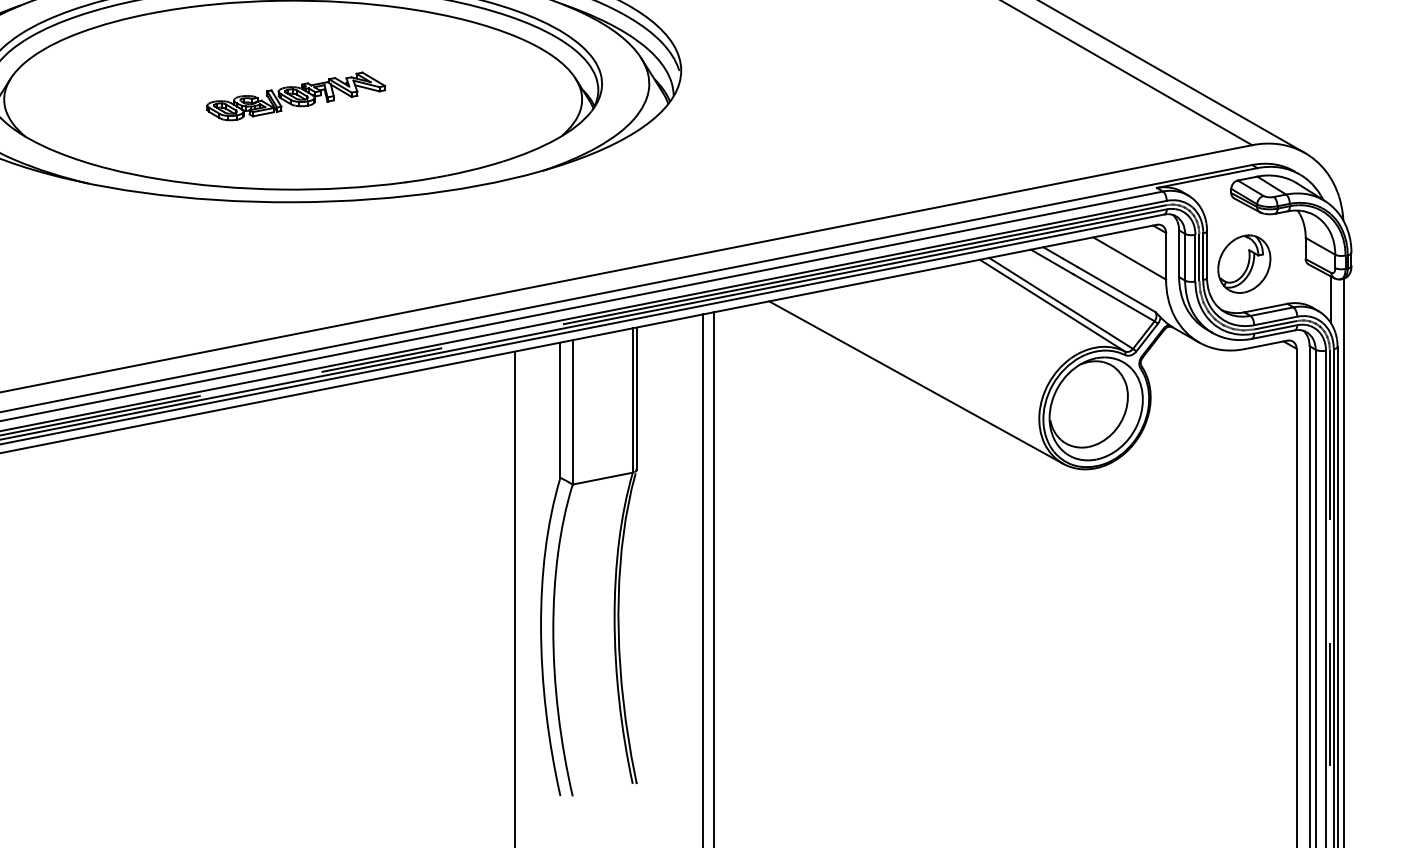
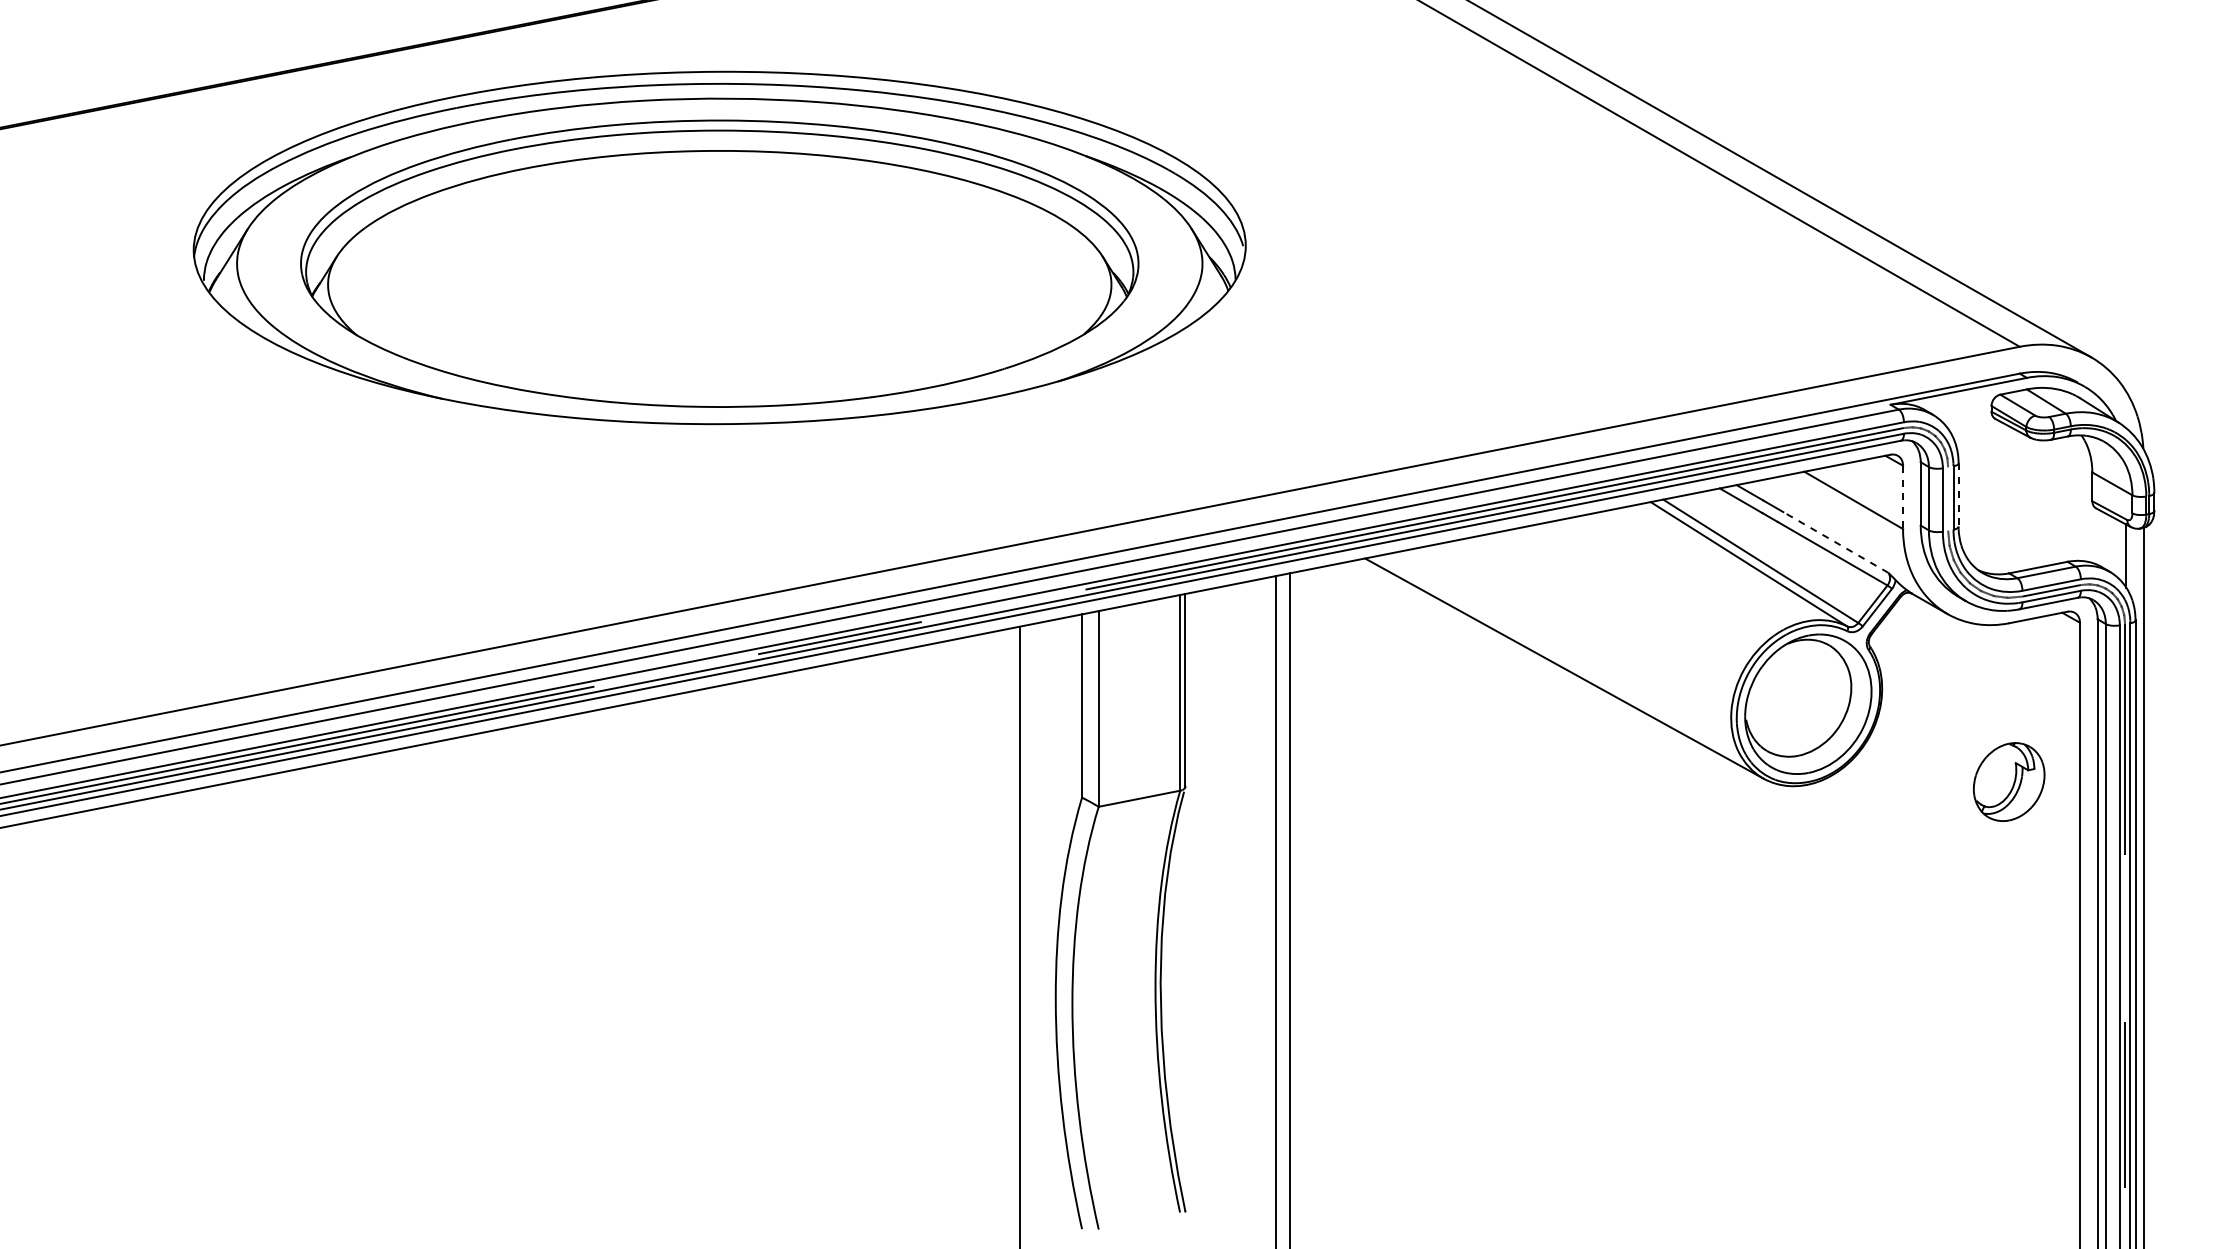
part: (295, 96) -> (723, 280), removed
line: (1206, 254) -> (1958, 494), solid -> dashed
line: (1166, 256) -> (1903, 497), solid -> dashed
line: (1199, 257) -> (1948, 498), removed
part: (1244, 263) -> (2009, 781), moved
line: (1116, 289) -> (1835, 542), solid -> dashed

